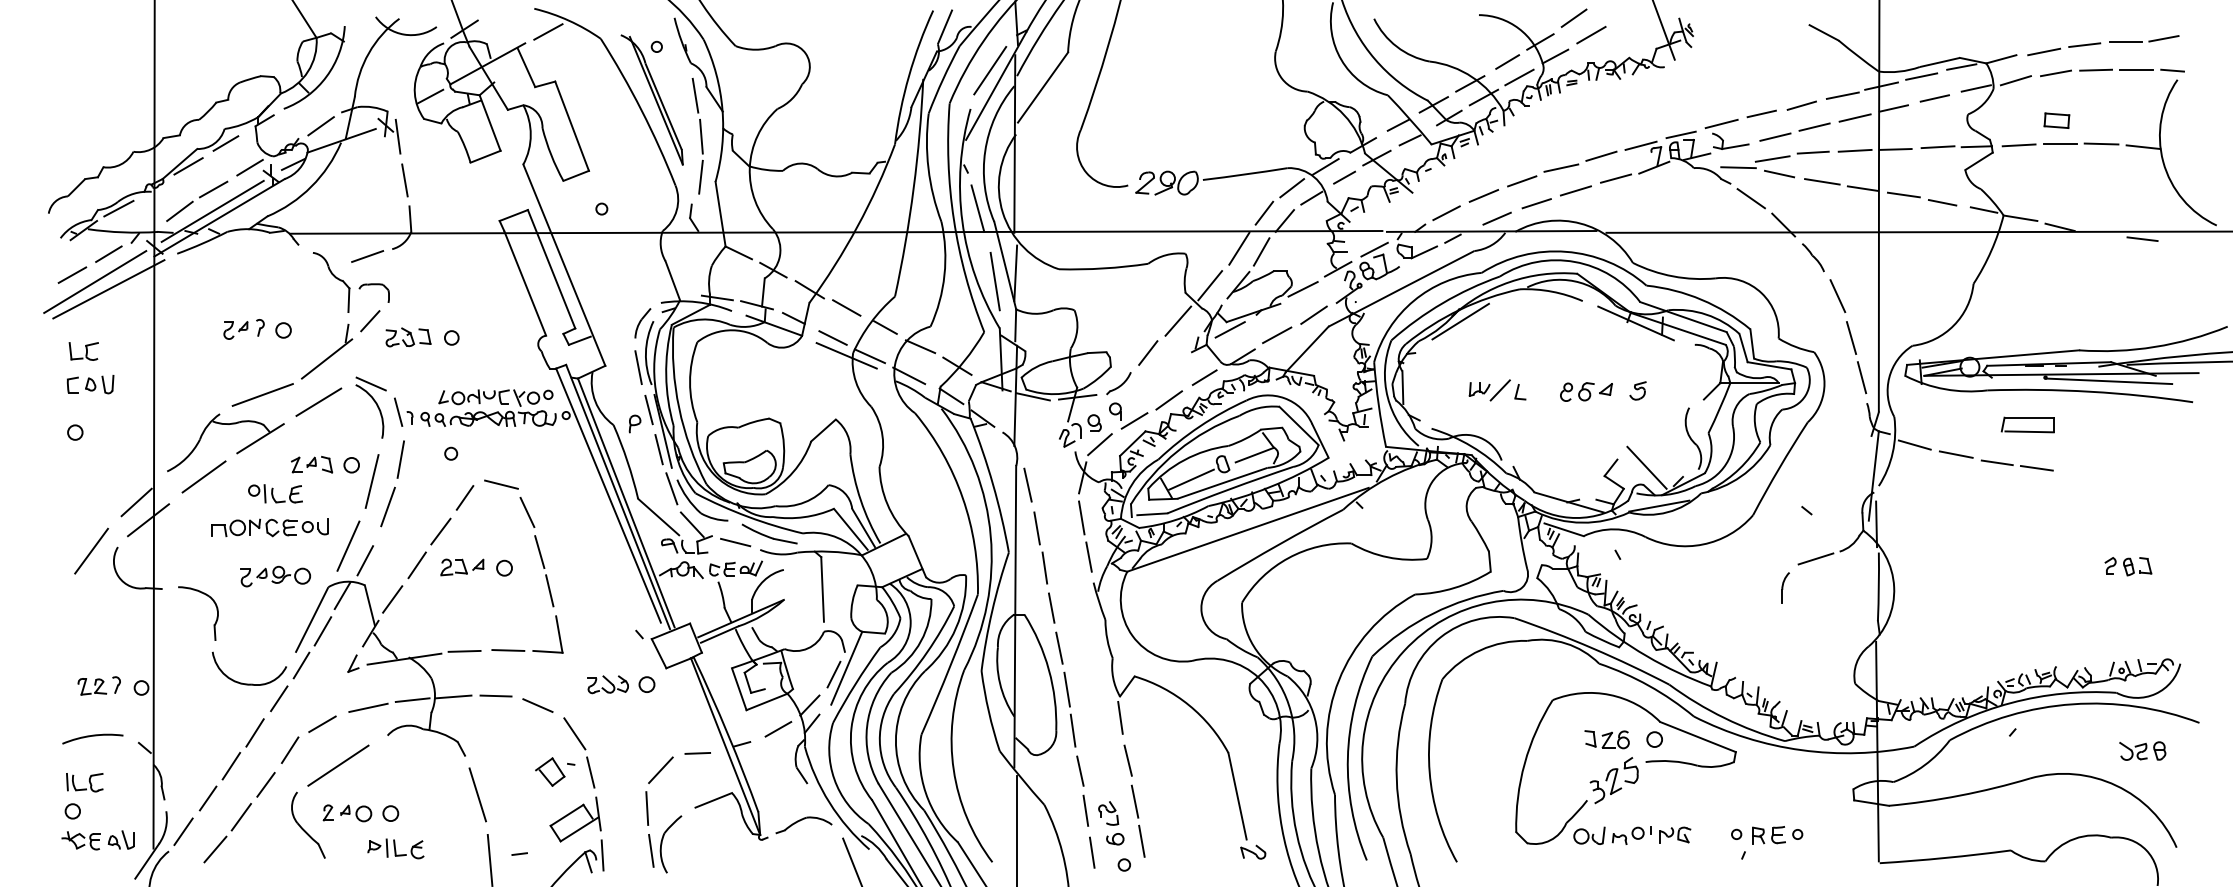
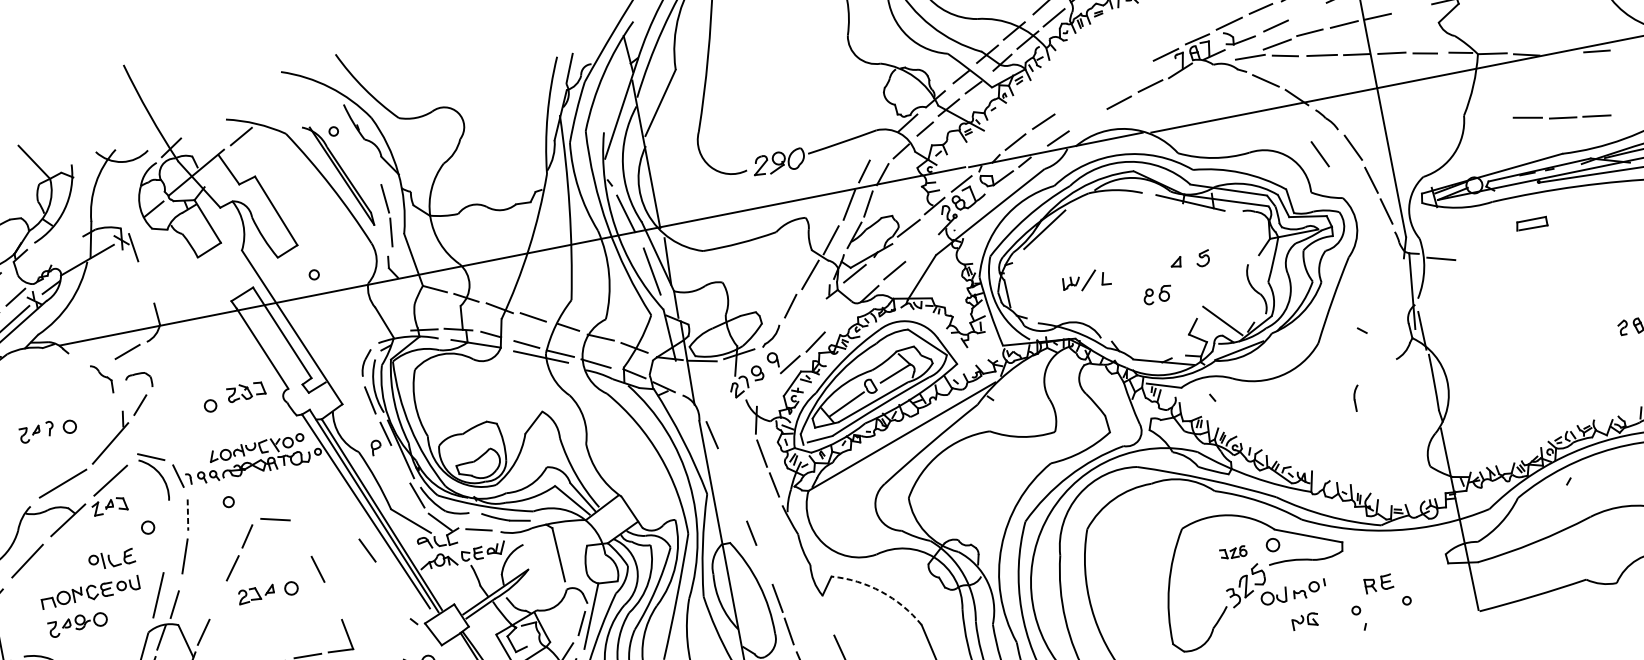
line: (990, 70) -> (614, 97), removed
line: (695, 95) -> (373, 165), removed
line: (320, 126) -> (67, 251), removed
line: (1814, 126) -> (1306, 10), removed
line: (1937, 147) -> (1412, 8), removed
line: (1601, 155) -> (1134, 69), removed
line: (1561, 167) -> (1103, 85), removed
line: (404, 180) -> (146, 282), removed
line: (1522, 181) -> (1073, 103), removed
line: (1292, 188) -> (883, 146), removed
line: (1536, 203) -> (1088, 119), removed
part: (331, 282) -> (101, 379), size x0.6
line: (1797, 296) -> (1320, 154), added
line: (1313, 314) -> (921, 247), removed
part: (408, 337) -> (246, 391), moved
line: (1204, 377) -> (841, 317), removed
part: (1577, 391) -> (1157, 294), moved
part: (2027, 424) -> (1531, 223), size x0.7
line: (1099, 444) -> (764, 389), removed
line: (658, 449) -> (400, 465), removed
line: (400, 460) -> (187, 515), solid -> dashed
part: (1996, 460) -> (1562, 116), moved
part: (312, 464) -> (110, 505), moved
line: (371, 481) -> (167, 537), removed
part: (275, 493) -> (111, 559), moved
line: (527, 512) -> (367, 550), moved
part: (1040, 547) -> (732, 484), removed
line: (1815, 558) -> (1377, 368), removed
line: (416, 565) -> (218, 600), removed
part: (275, 576) -> (78, 624), moved
line: (549, 590) -> (332, 599), removed
line: (1059, 647) -> (764, 564), removed
arc: (1189, 705) -> (881, 591), solid -> dashed
line: (1120, 717) -> (826, 612), removed
part: (1606, 739) -> (1233, 552), size x0.7
part: (1612, 835) -> (1293, 592), moved
part: (1768, 835) -> (1378, 583), moved

